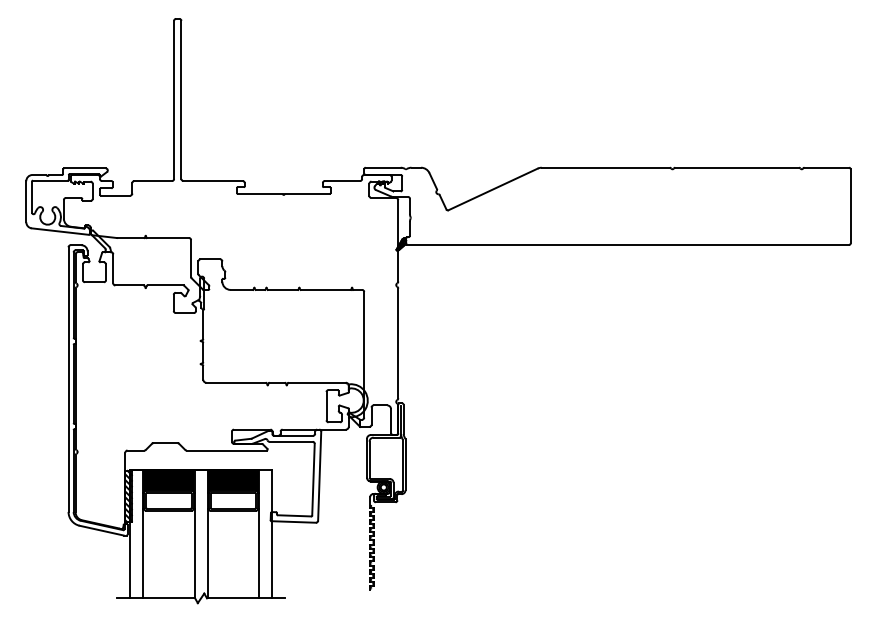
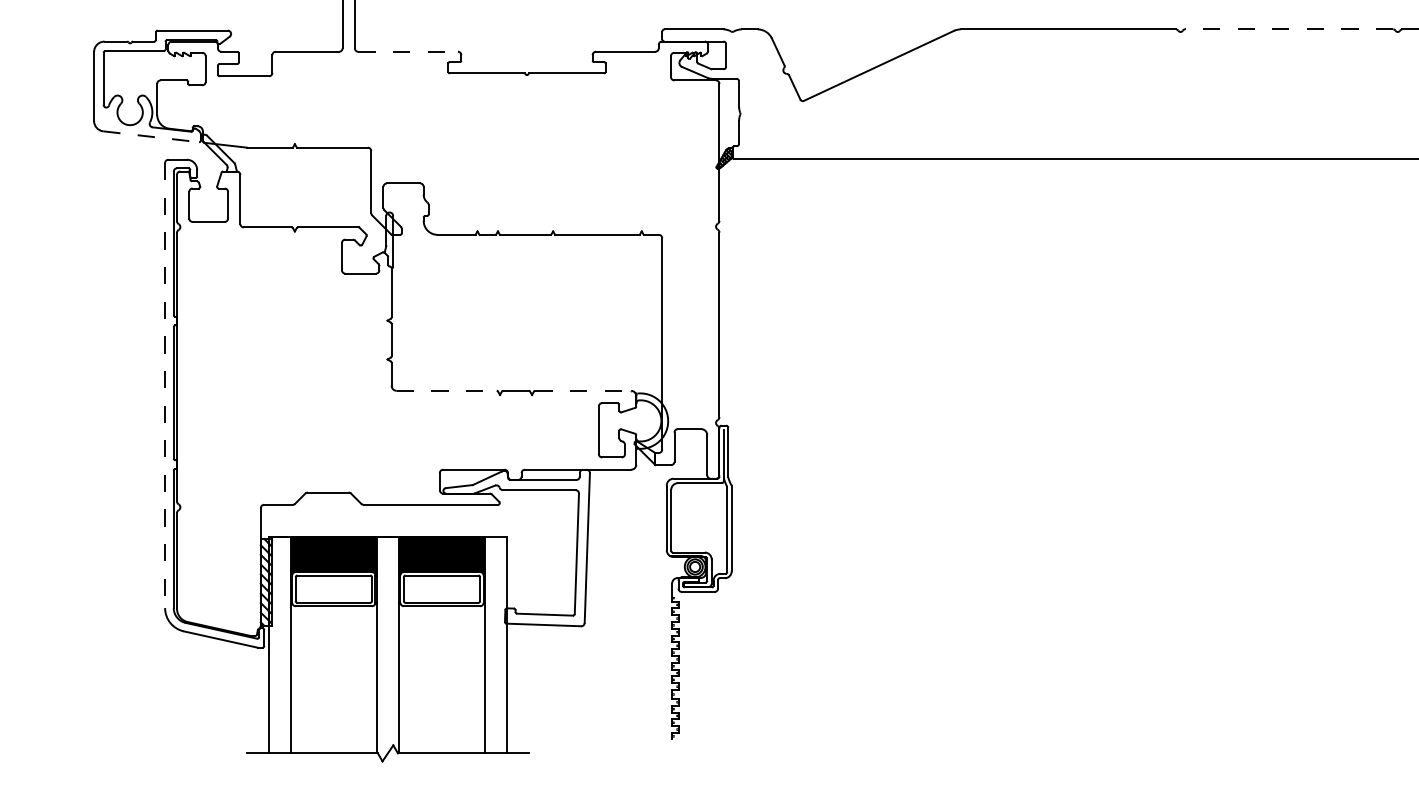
line: (737, 167) -> (1289, 29), solid -> dashed
line: (213, 181) -> (408, 52), solid -> dashed
line: (60, 231) -> (151, 136), solid -> dashed
line: (68, 380) -> (165, 387), solid -> dashed
line: (236, 382) -> (447, 390), solid -> dashed
line: (317, 382) -> (583, 390), solid -> dashed

